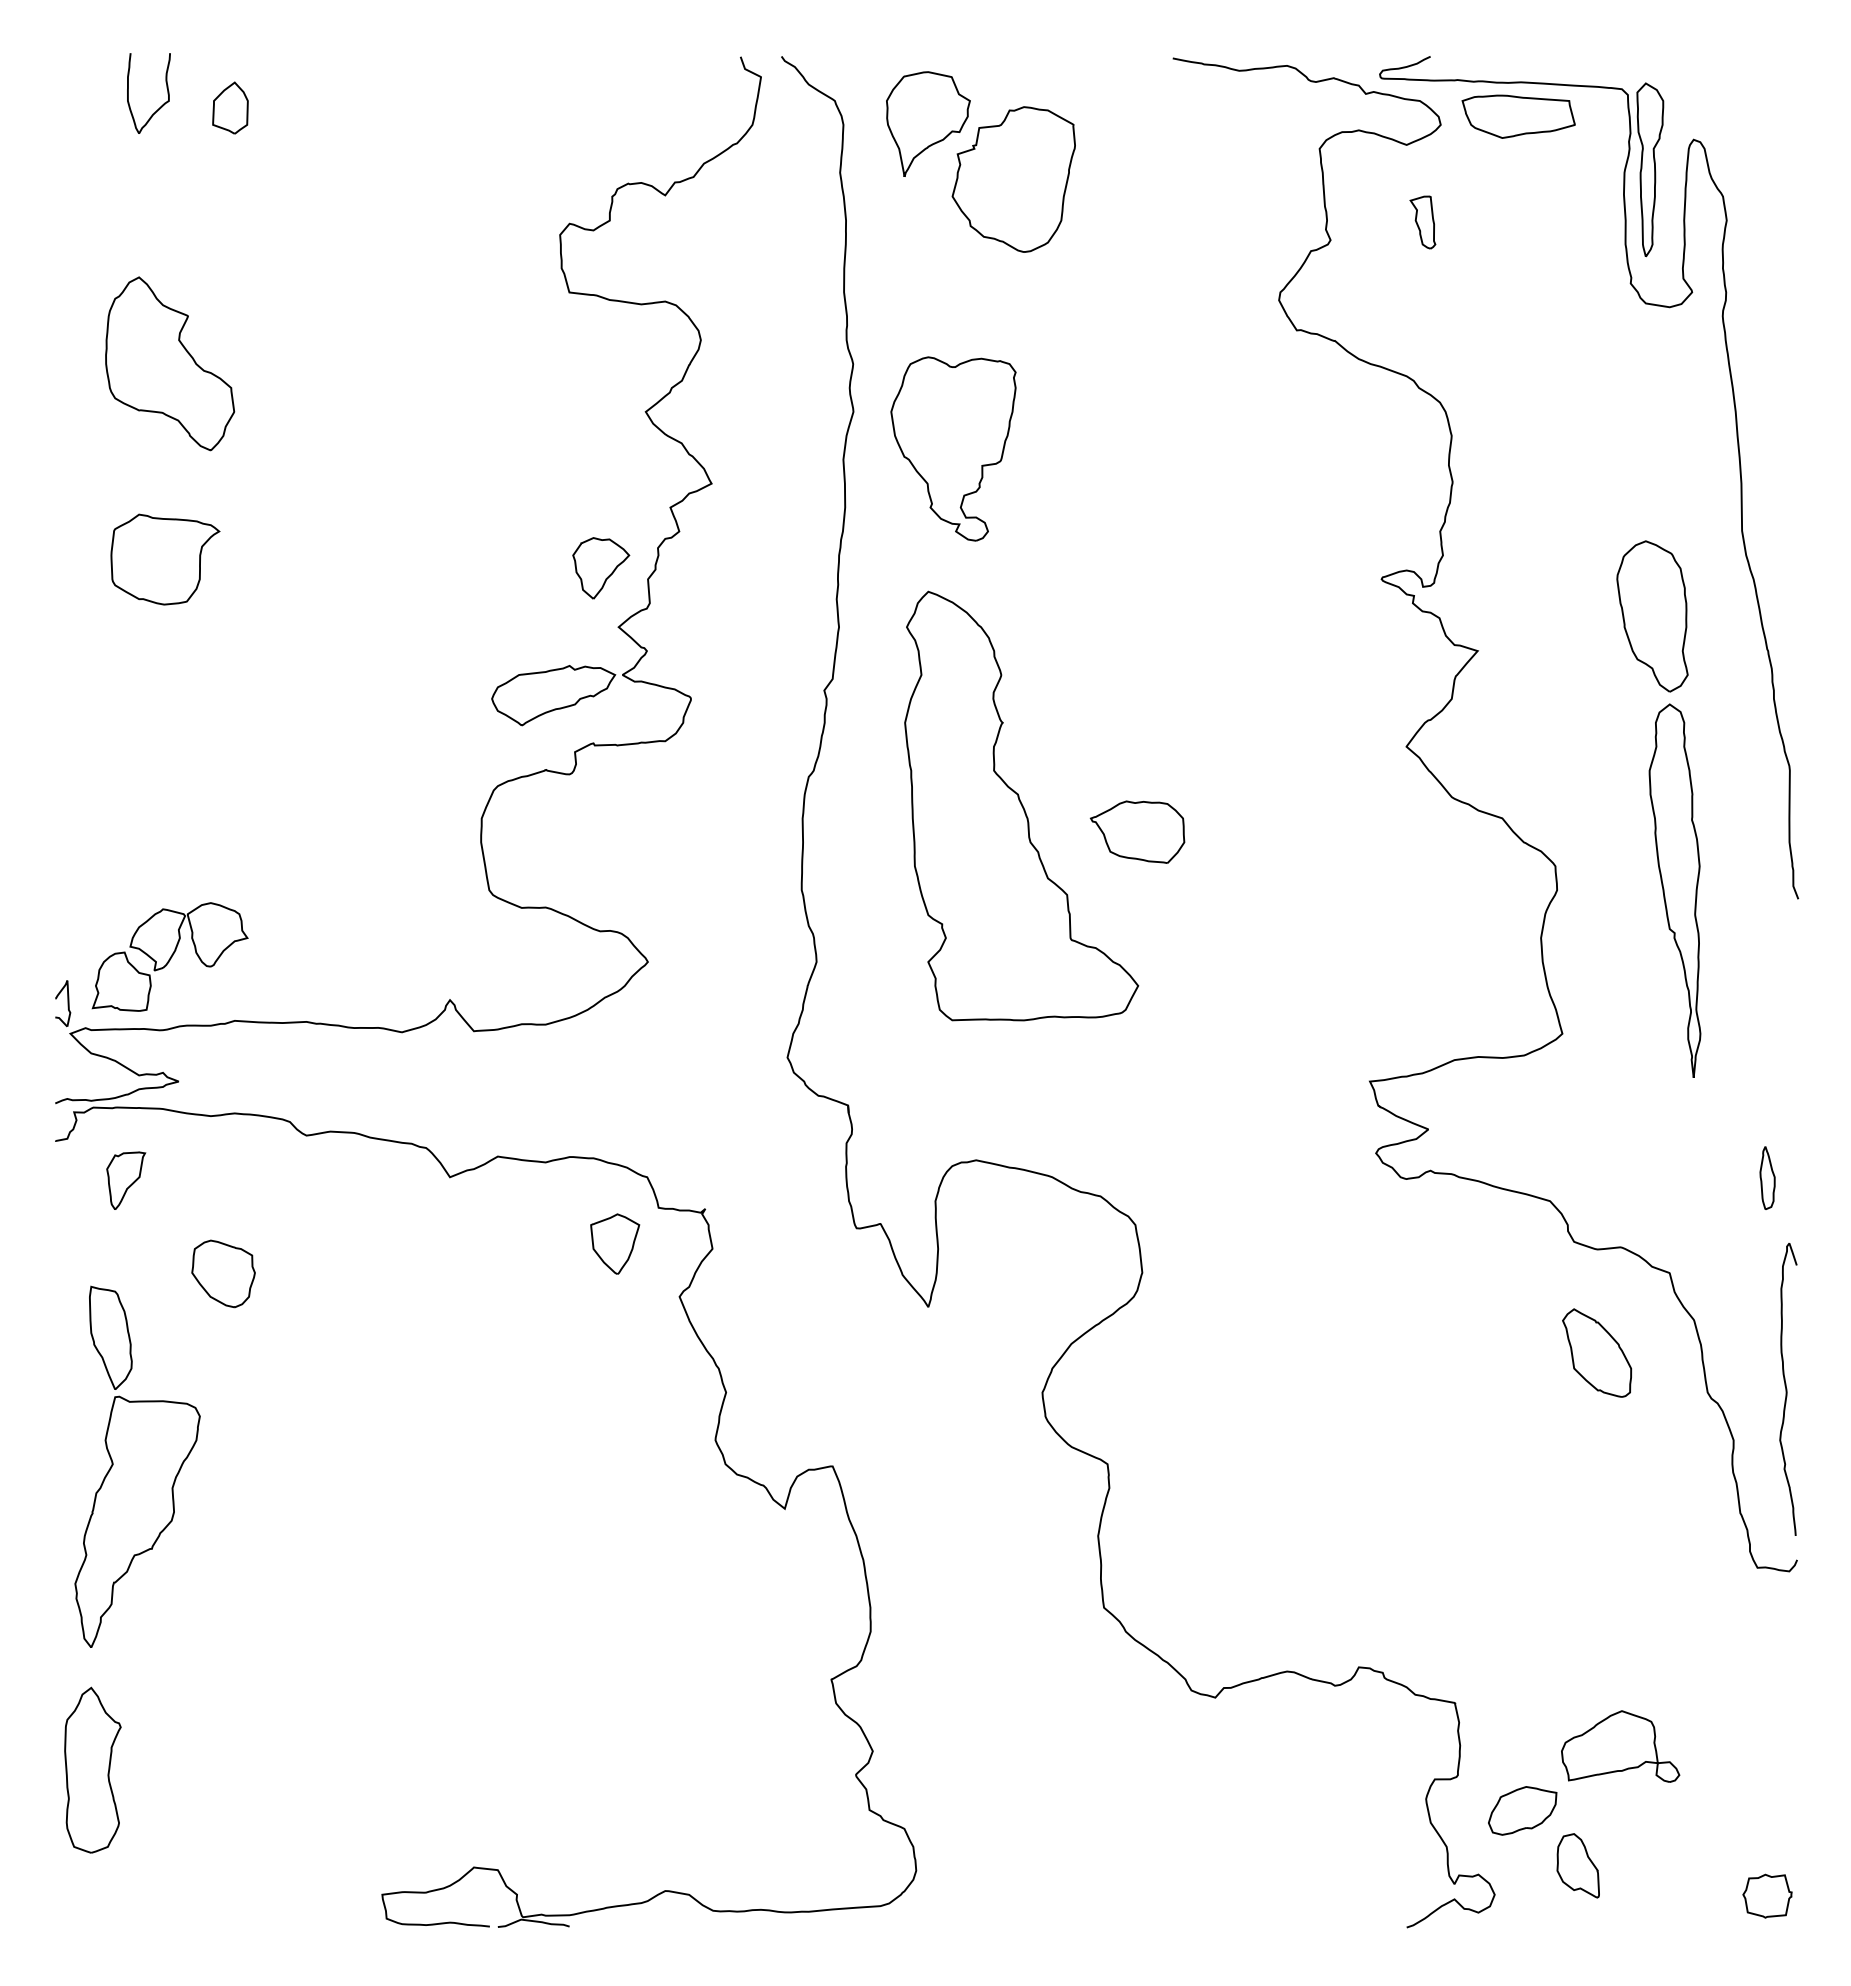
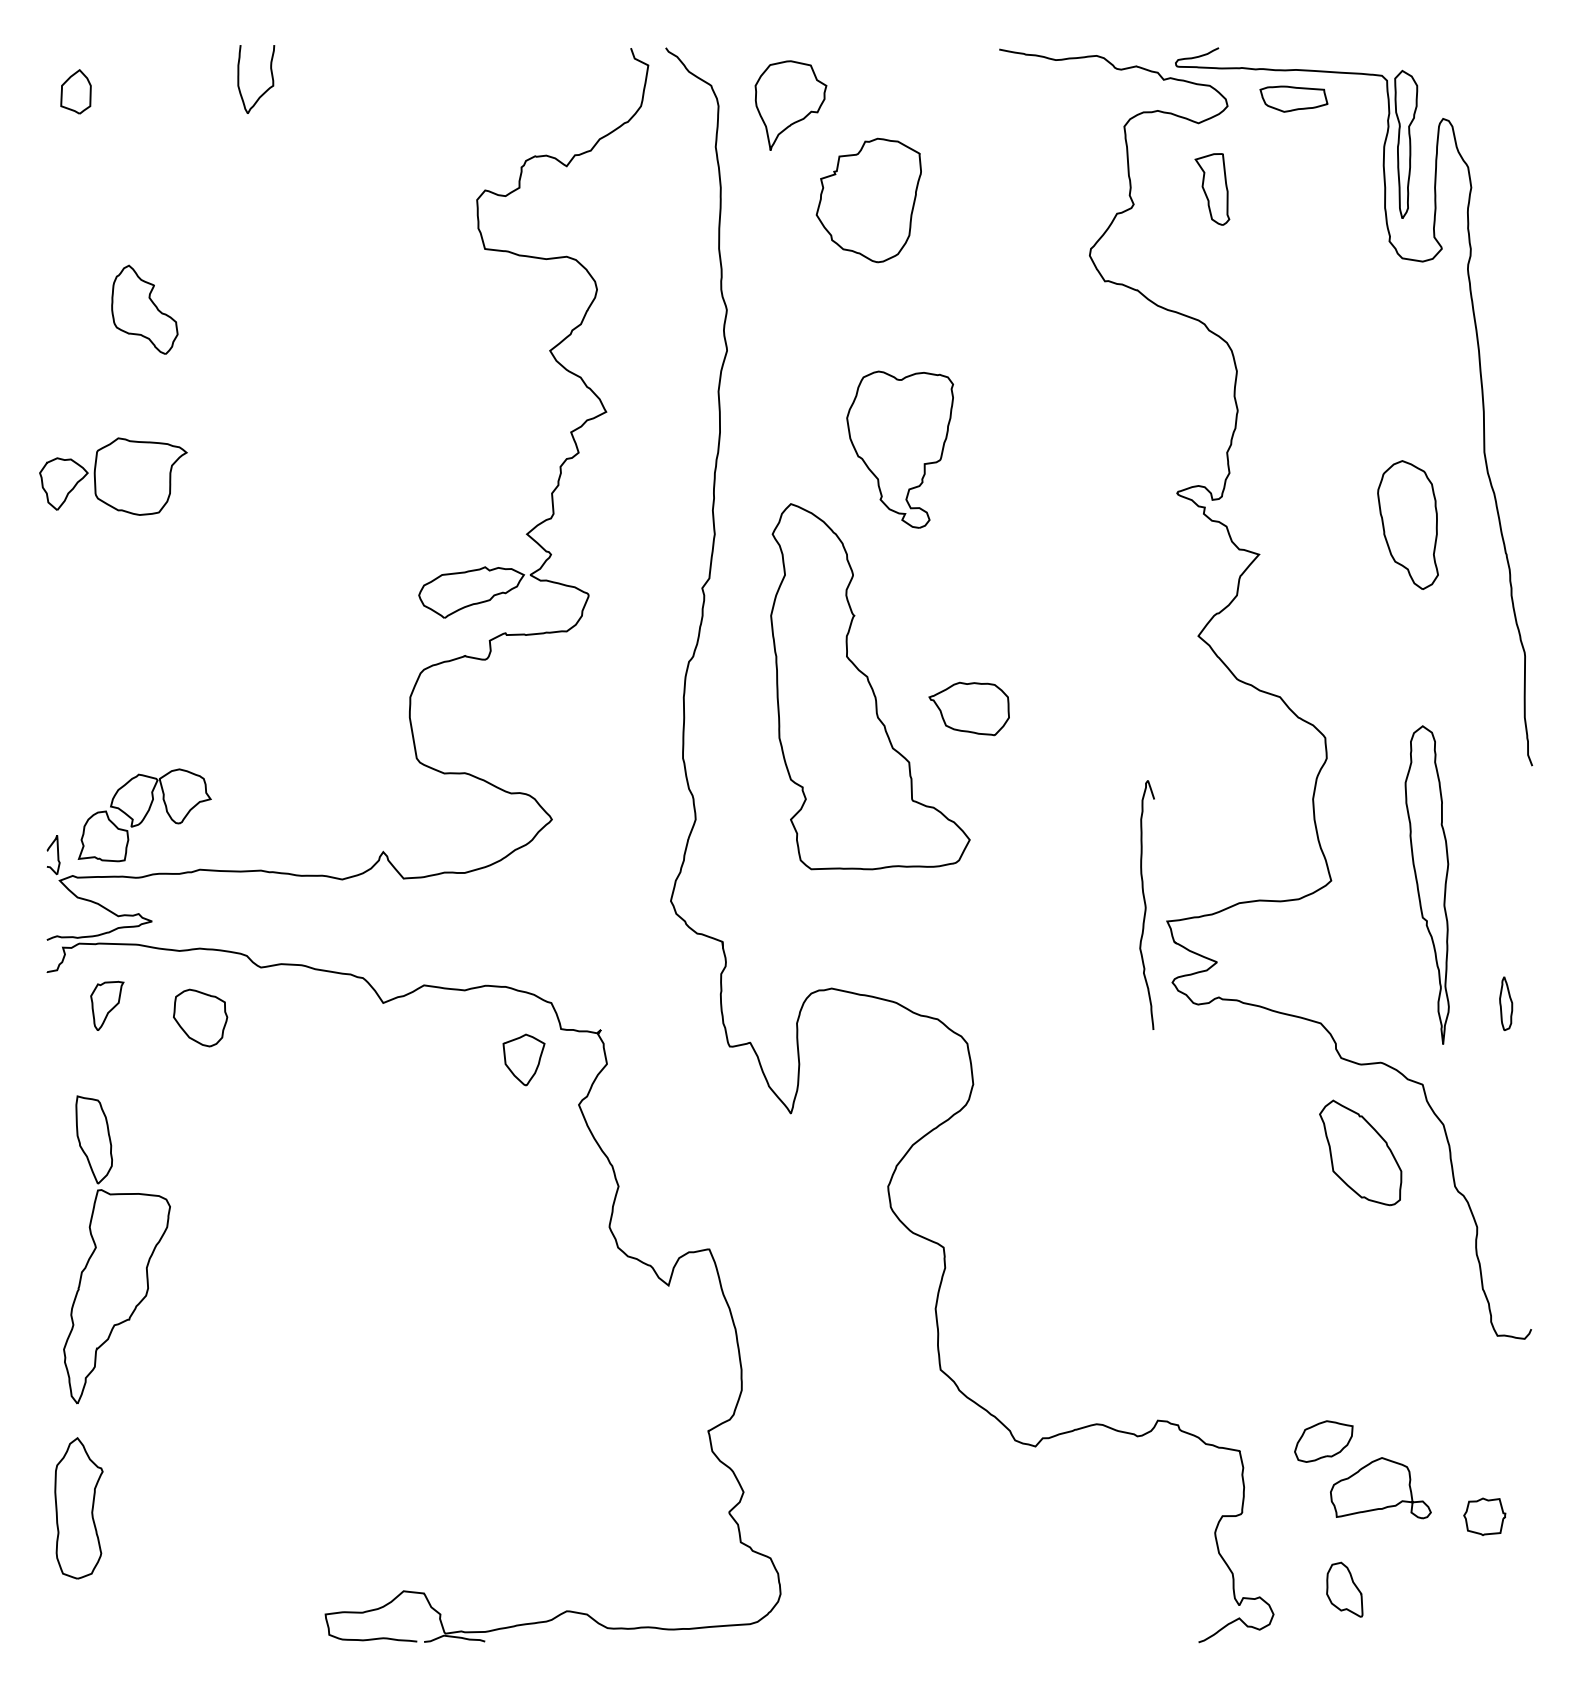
curve: (161, 105) -> (266, 89), moved
part: (230, 107) -> (76, 91), moved
part: (1518, 116) -> (1293, 99), size x0.7
part: (1013, 179) -> (868, 200), moved
part: (1422, 222) -> (1212, 189), size x1.6
part: (170, 363) -> (145, 309), size x0.6
part: (953, 448) -> (900, 449), moved
part: (601, 568) -> (64, 484), moved
part: (1674, 890) -> (1426, 884), moved
part: (223, 1273) -> (200, 1017), moved
part: (1597, 1352) -> (1361, 1152), size x1.4
curve: (1787, 1389) -> (1146, 905), moved
part: (1522, 1810) -> (1323, 1441), moved
part: (1767, 1895) -> (1484, 1516), moved

